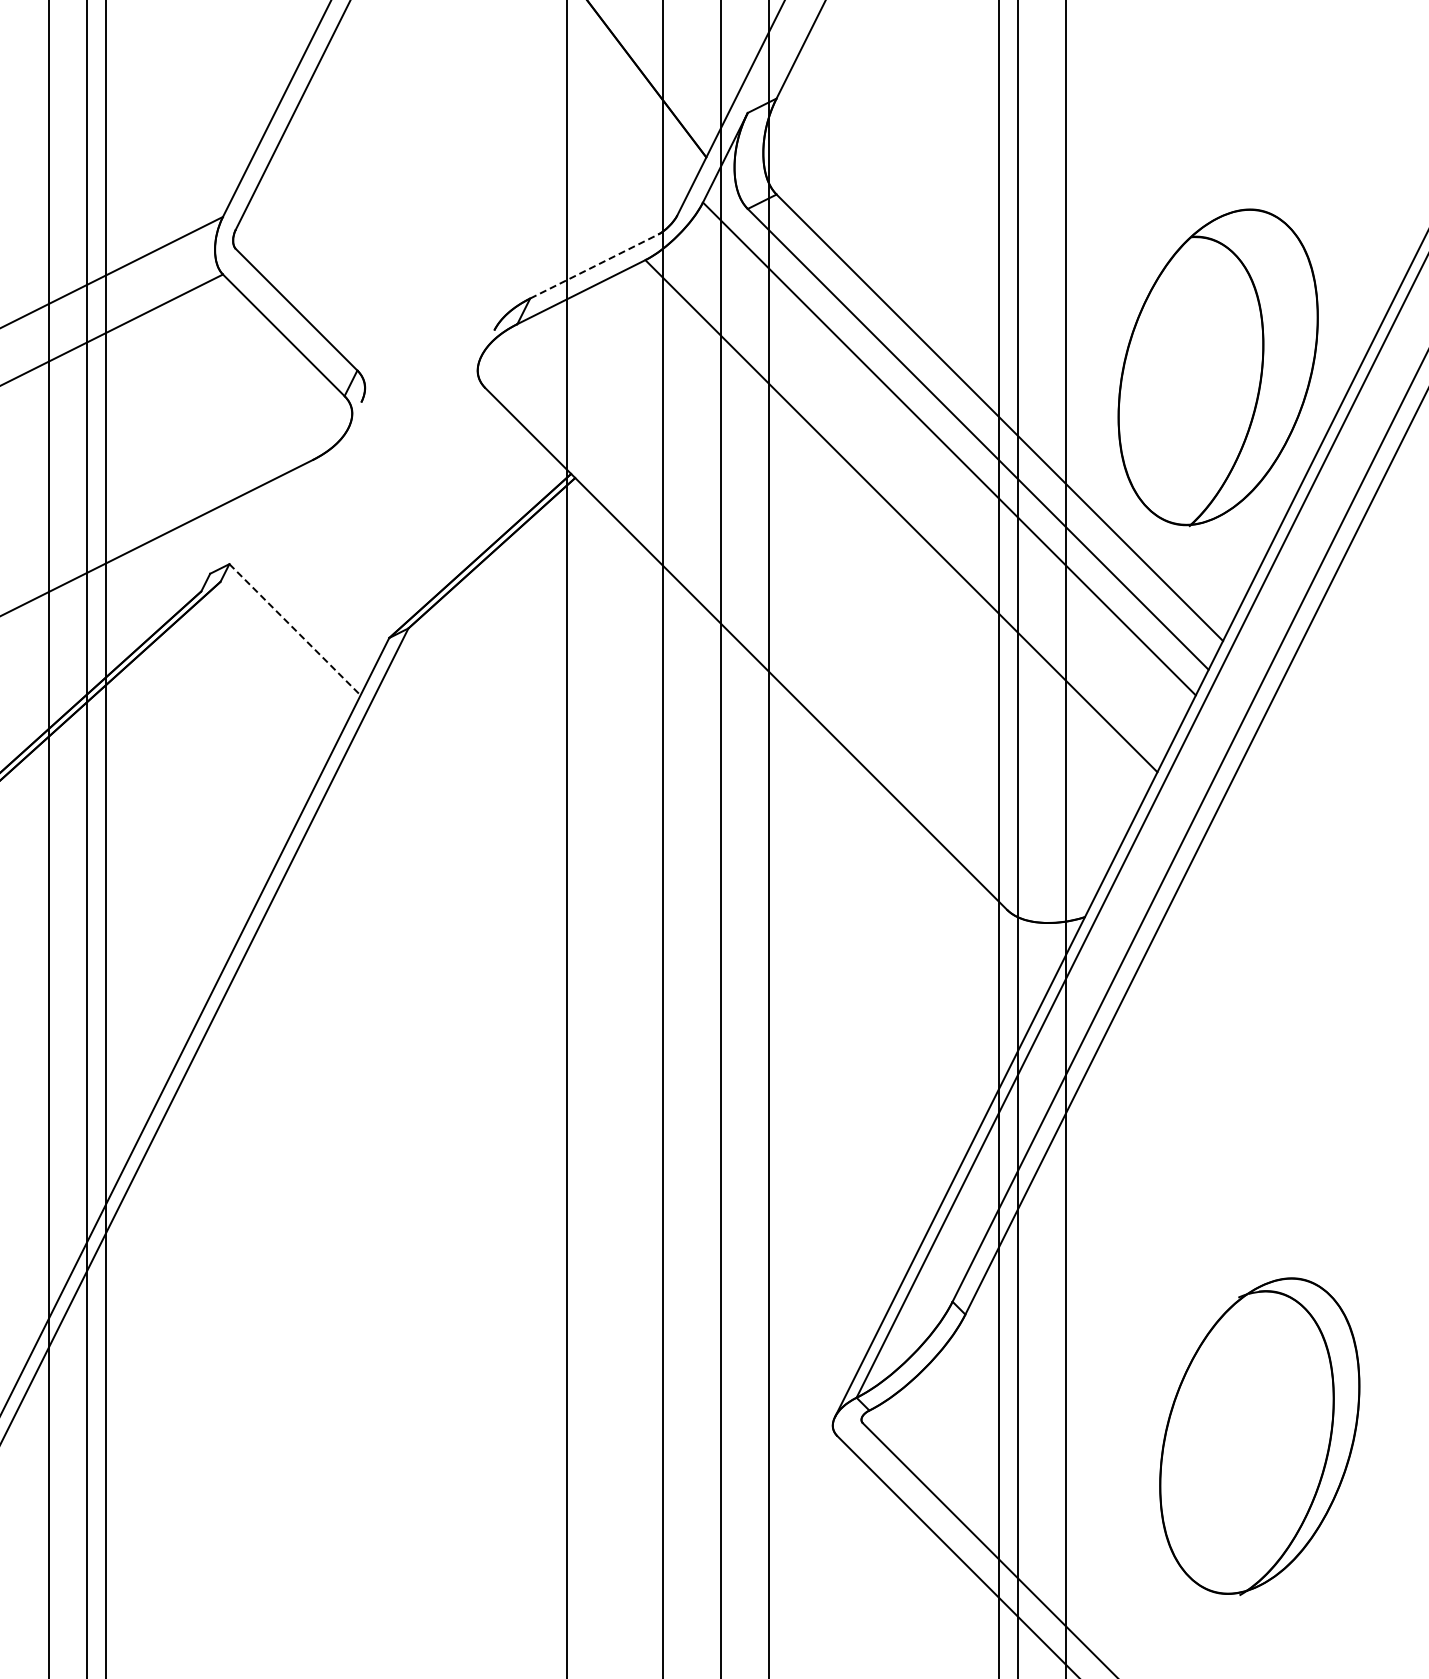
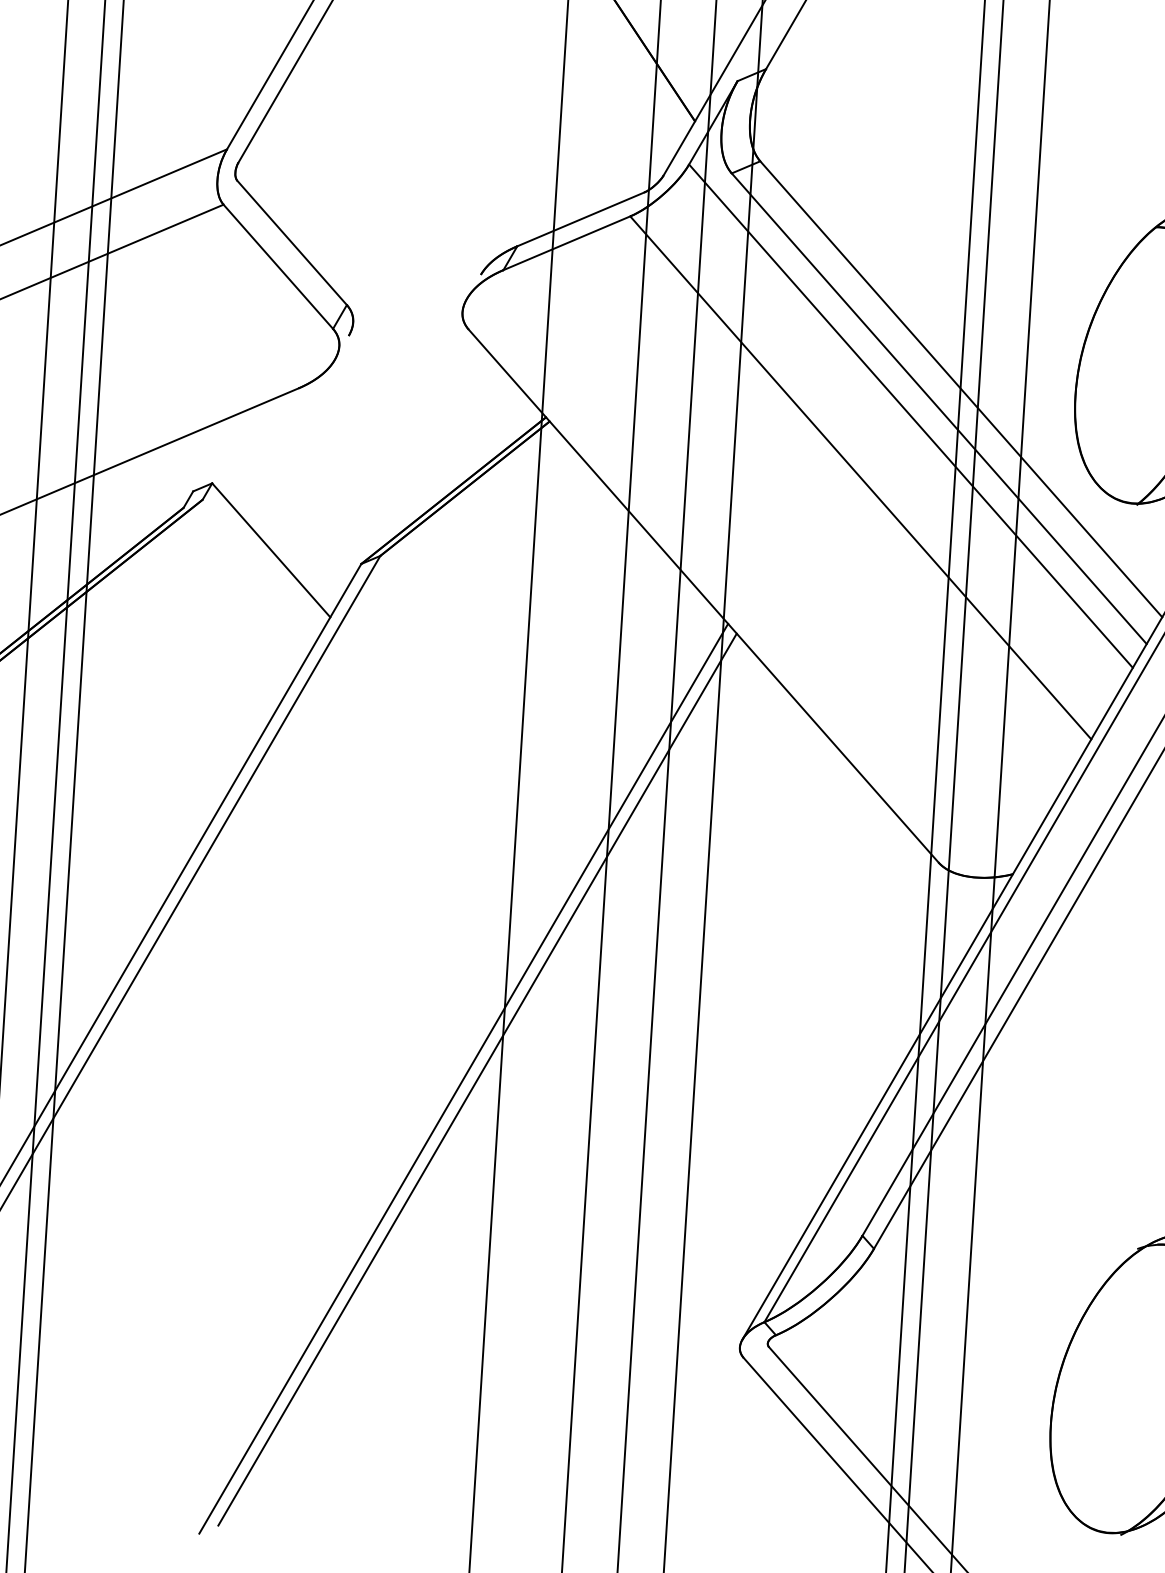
line: (594, 266) -> (581, 219), dashed -> solid
line: (295, 629) -> (271, 550), dashed -> solid
line: (528, 1164) -> (463, 1078), added
line: (543, 1164) -> (477, 1079), added

